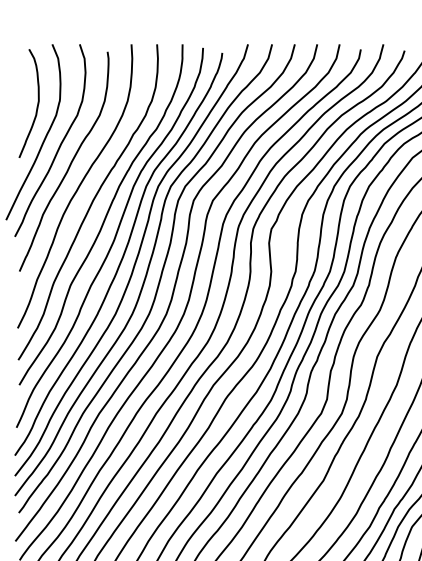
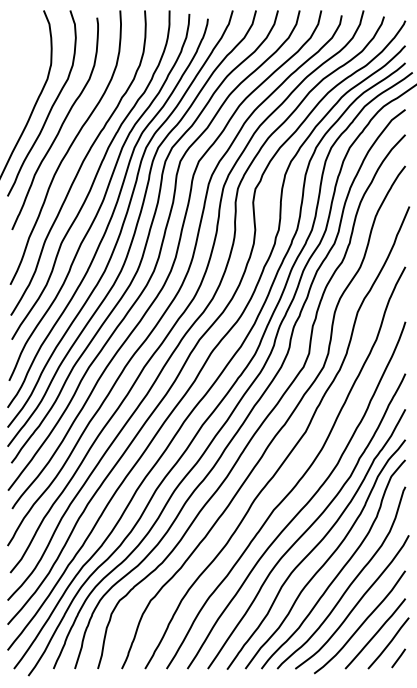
curve: (36, 106) -> (28, 70), removed

